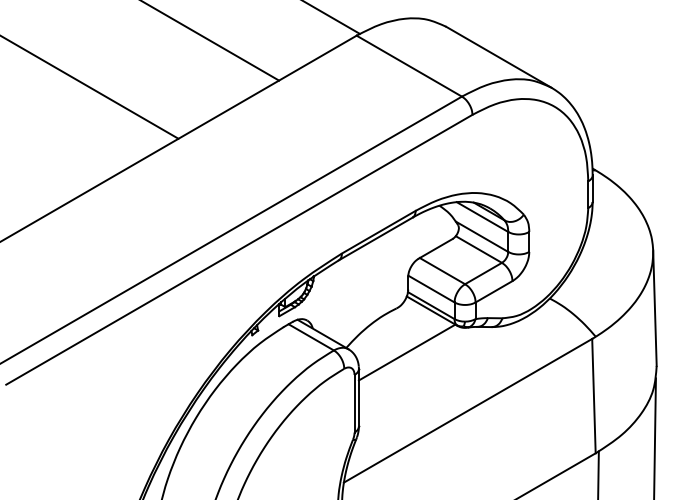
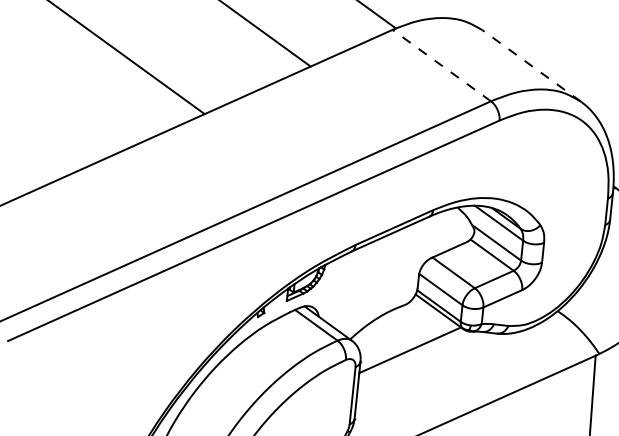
line: (498, 57) -> (531, 66), solid -> dashed
line: (409, 66) -> (441, 65), solid -> dashed

